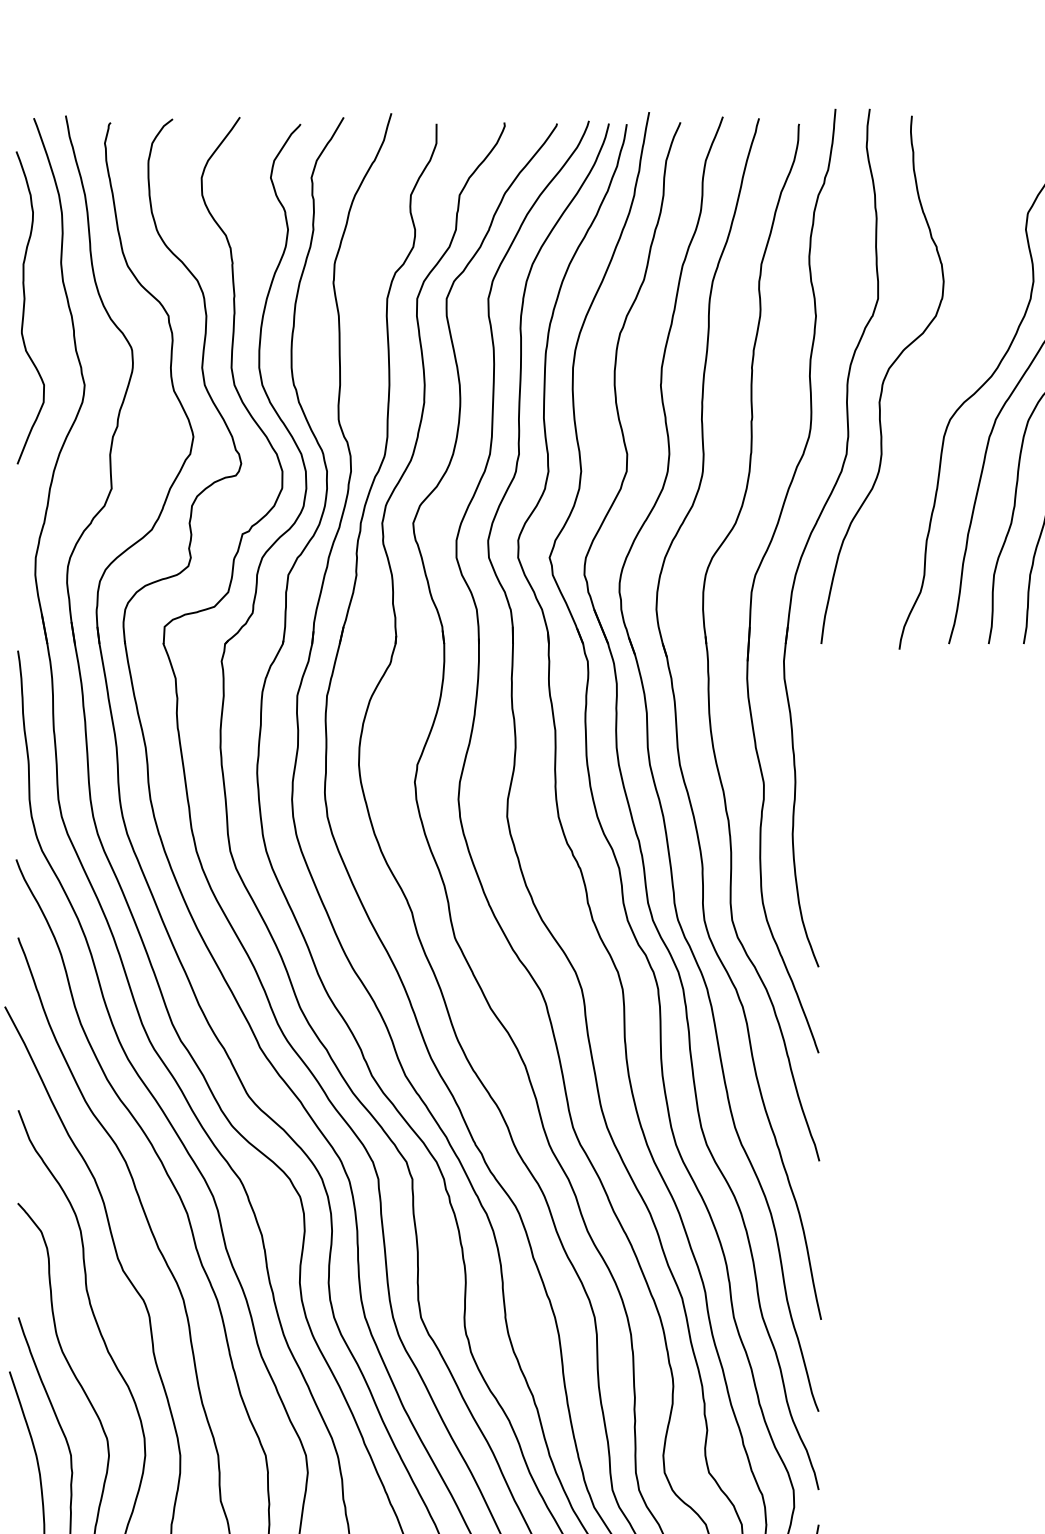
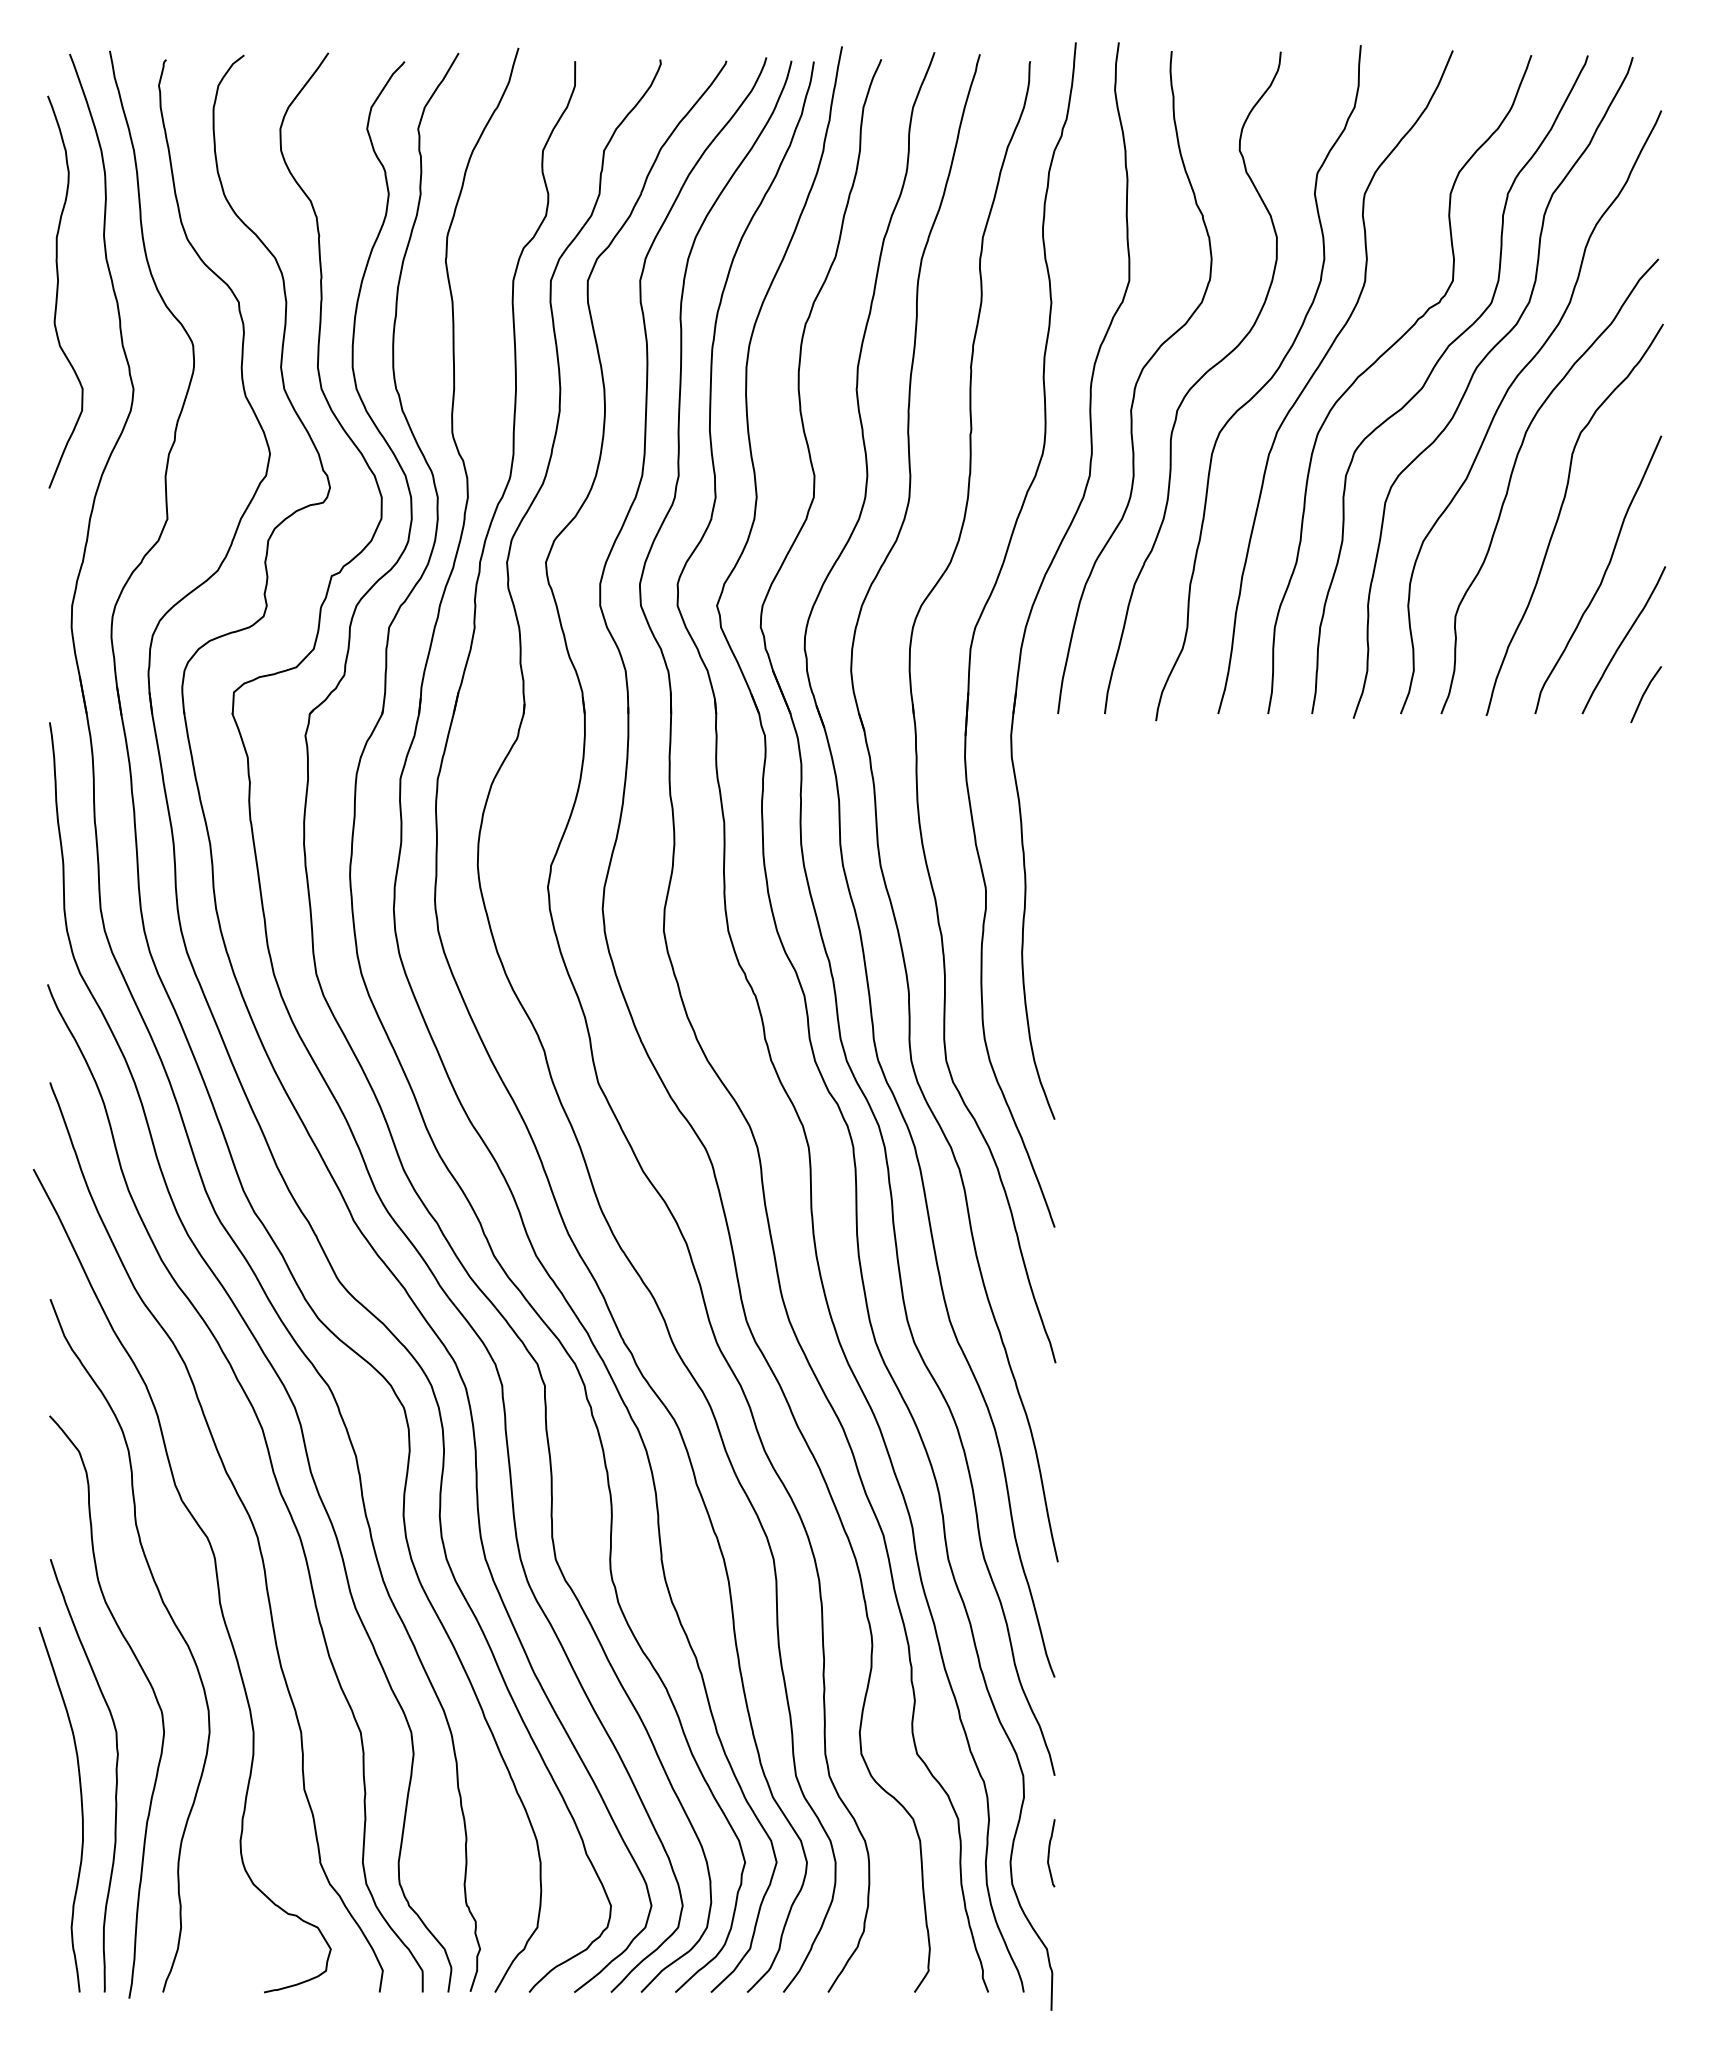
curve: (930, 380) -> (1194, 383), added

